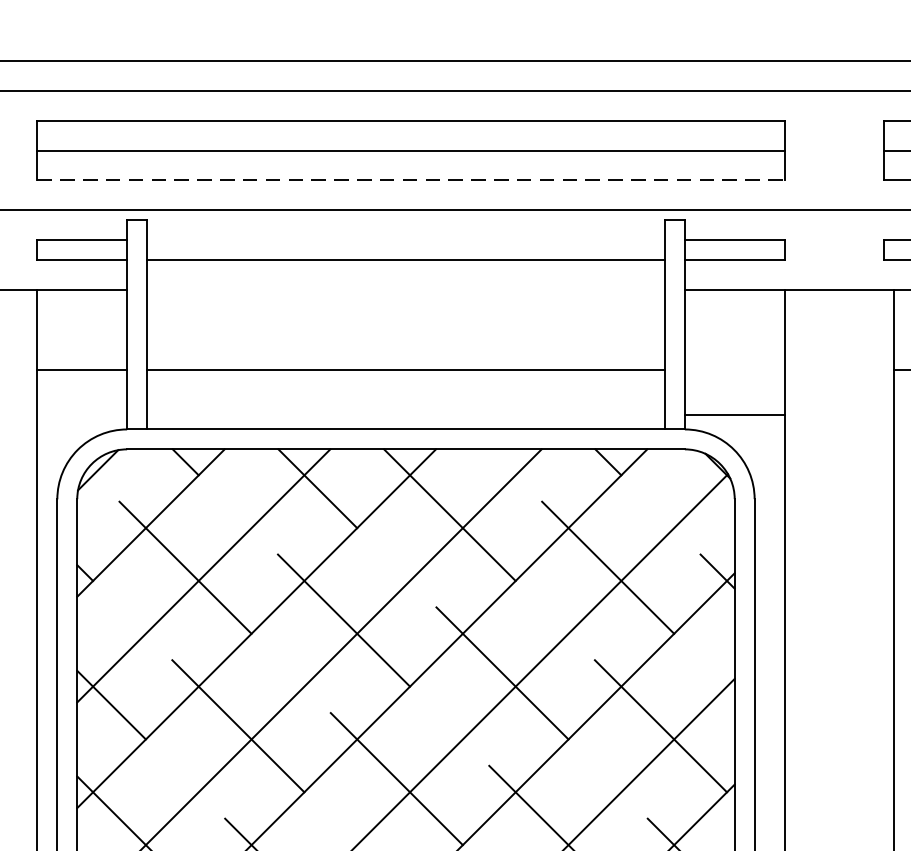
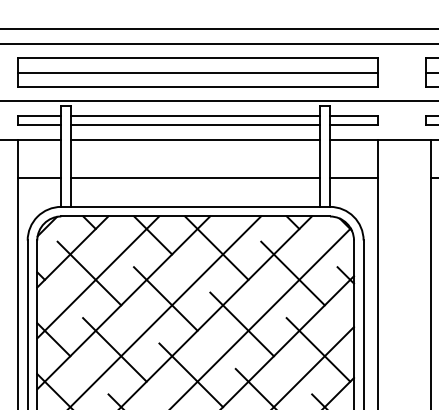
line: (411, 179) -> (198, 86), dashed -> solid
line: (405, 239) -> (195, 115), added
line: (405, 289) -> (195, 139), added
line: (735, 416) -> (354, 178), moved

